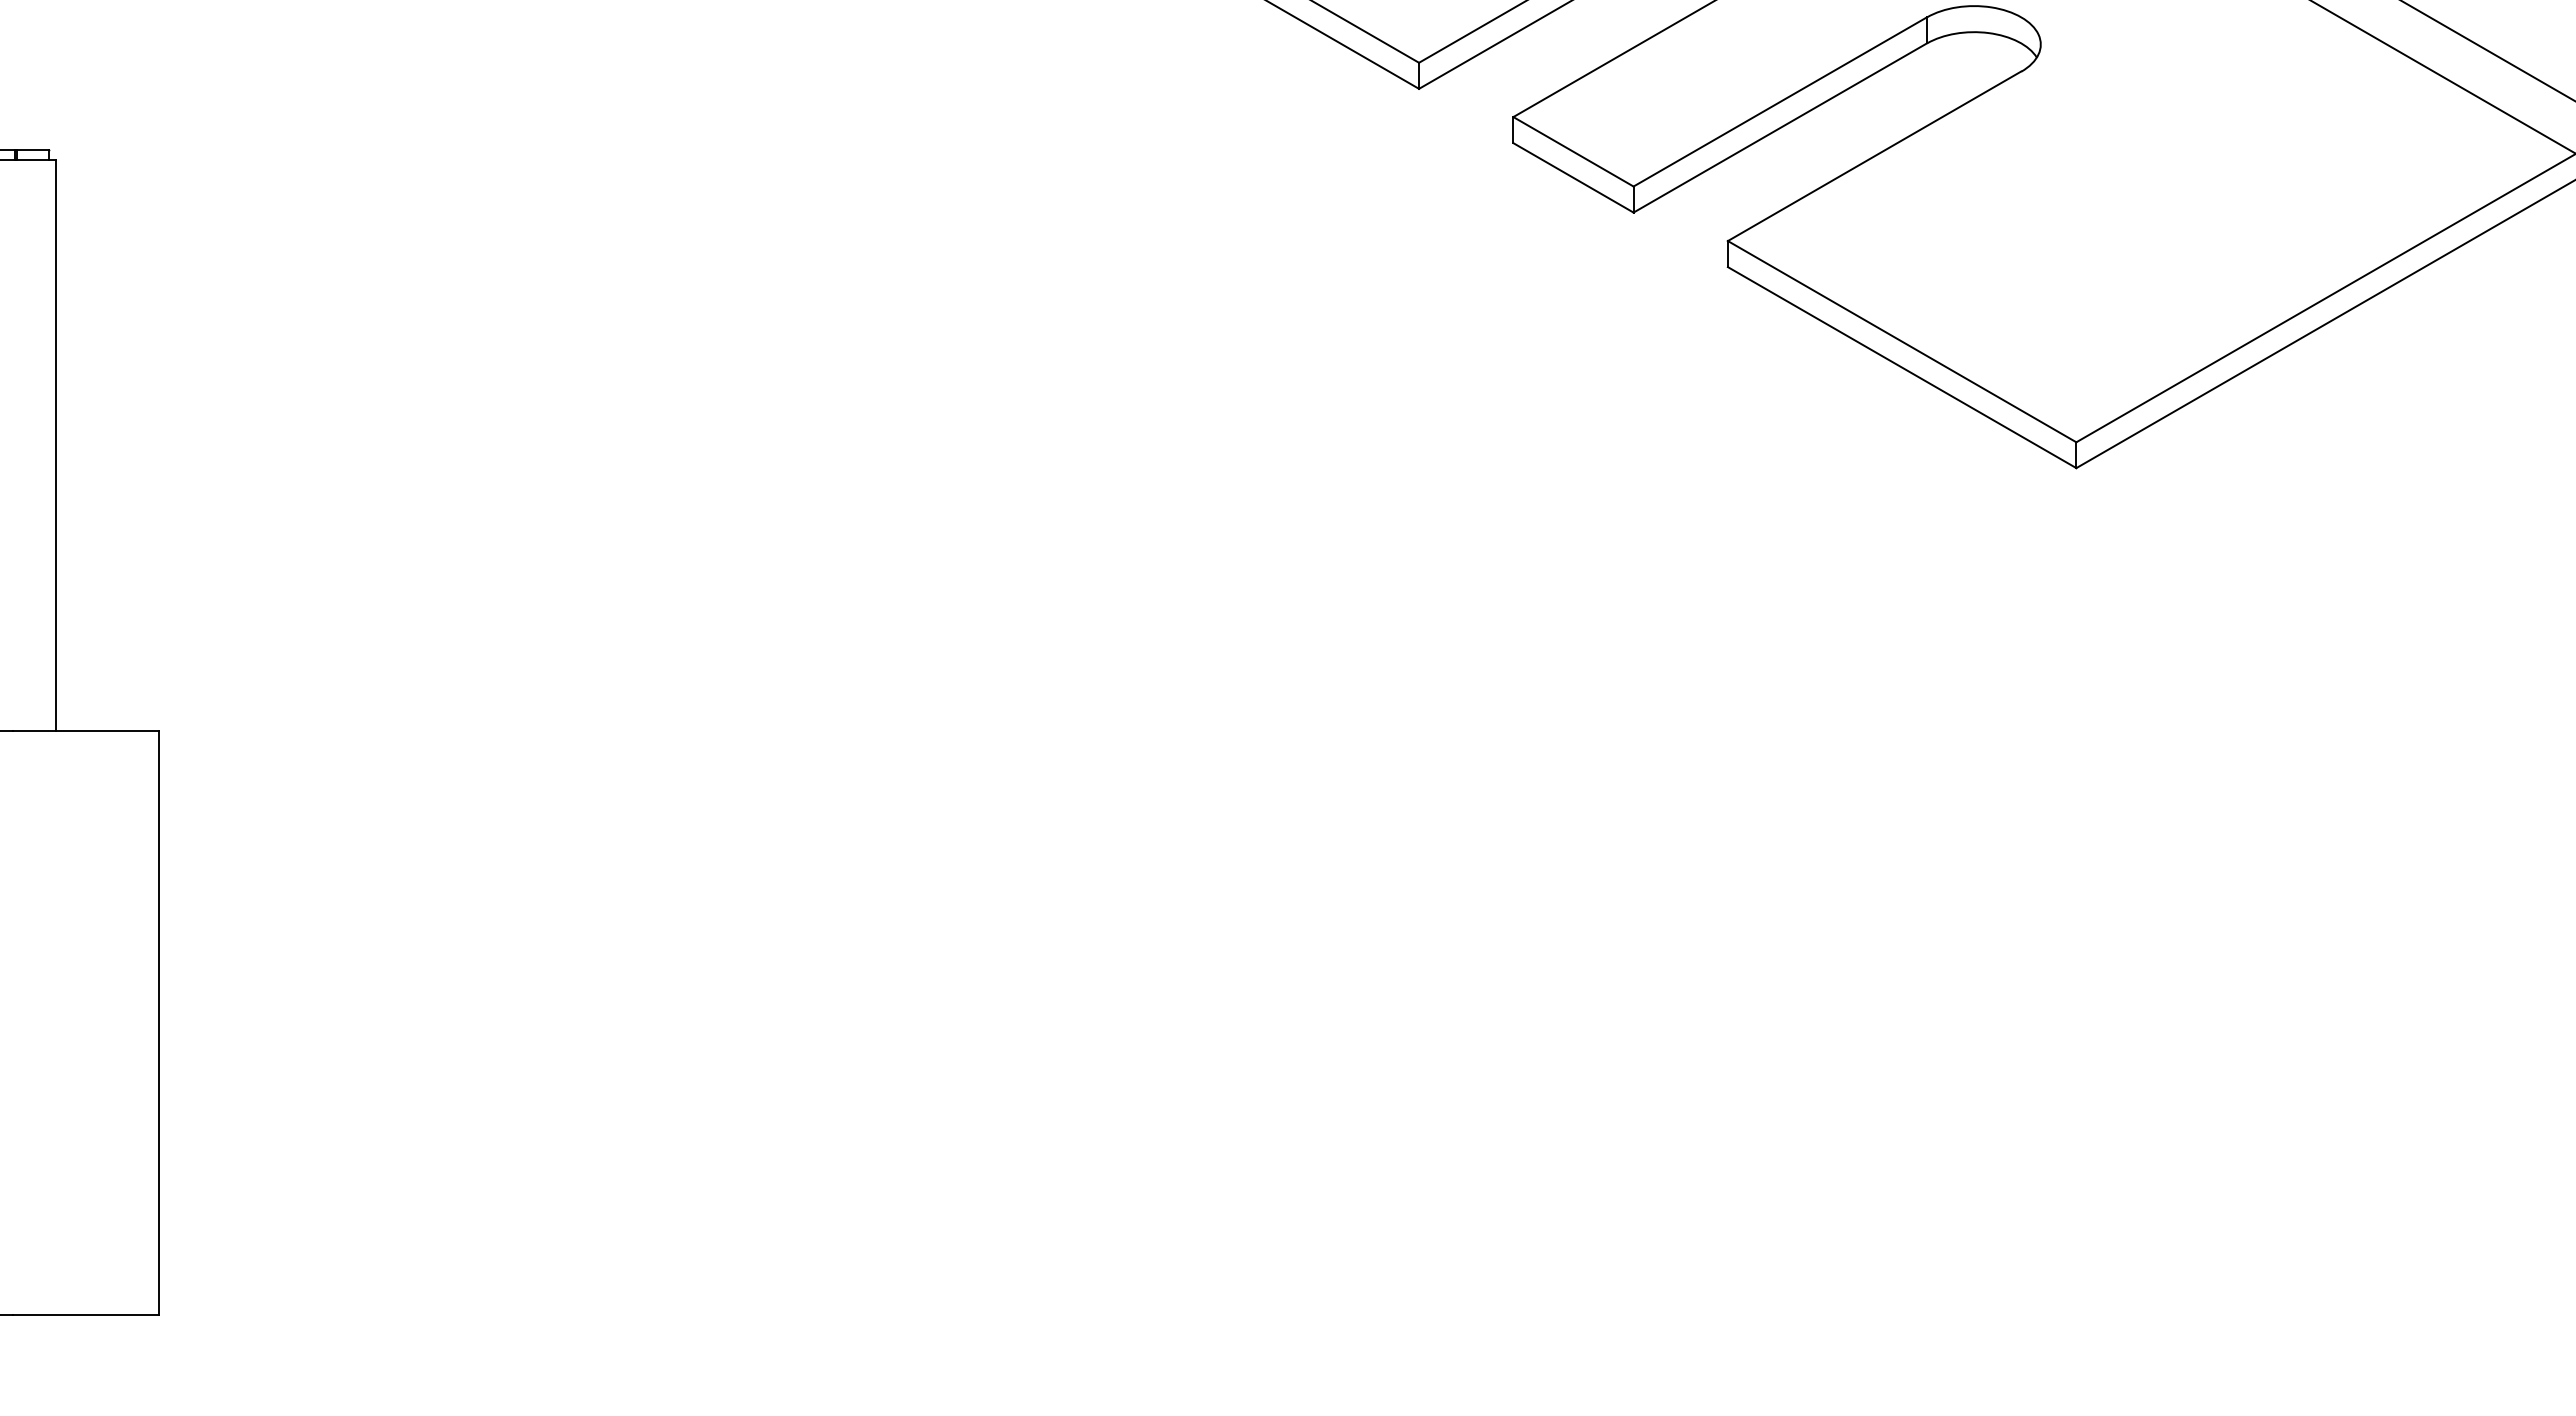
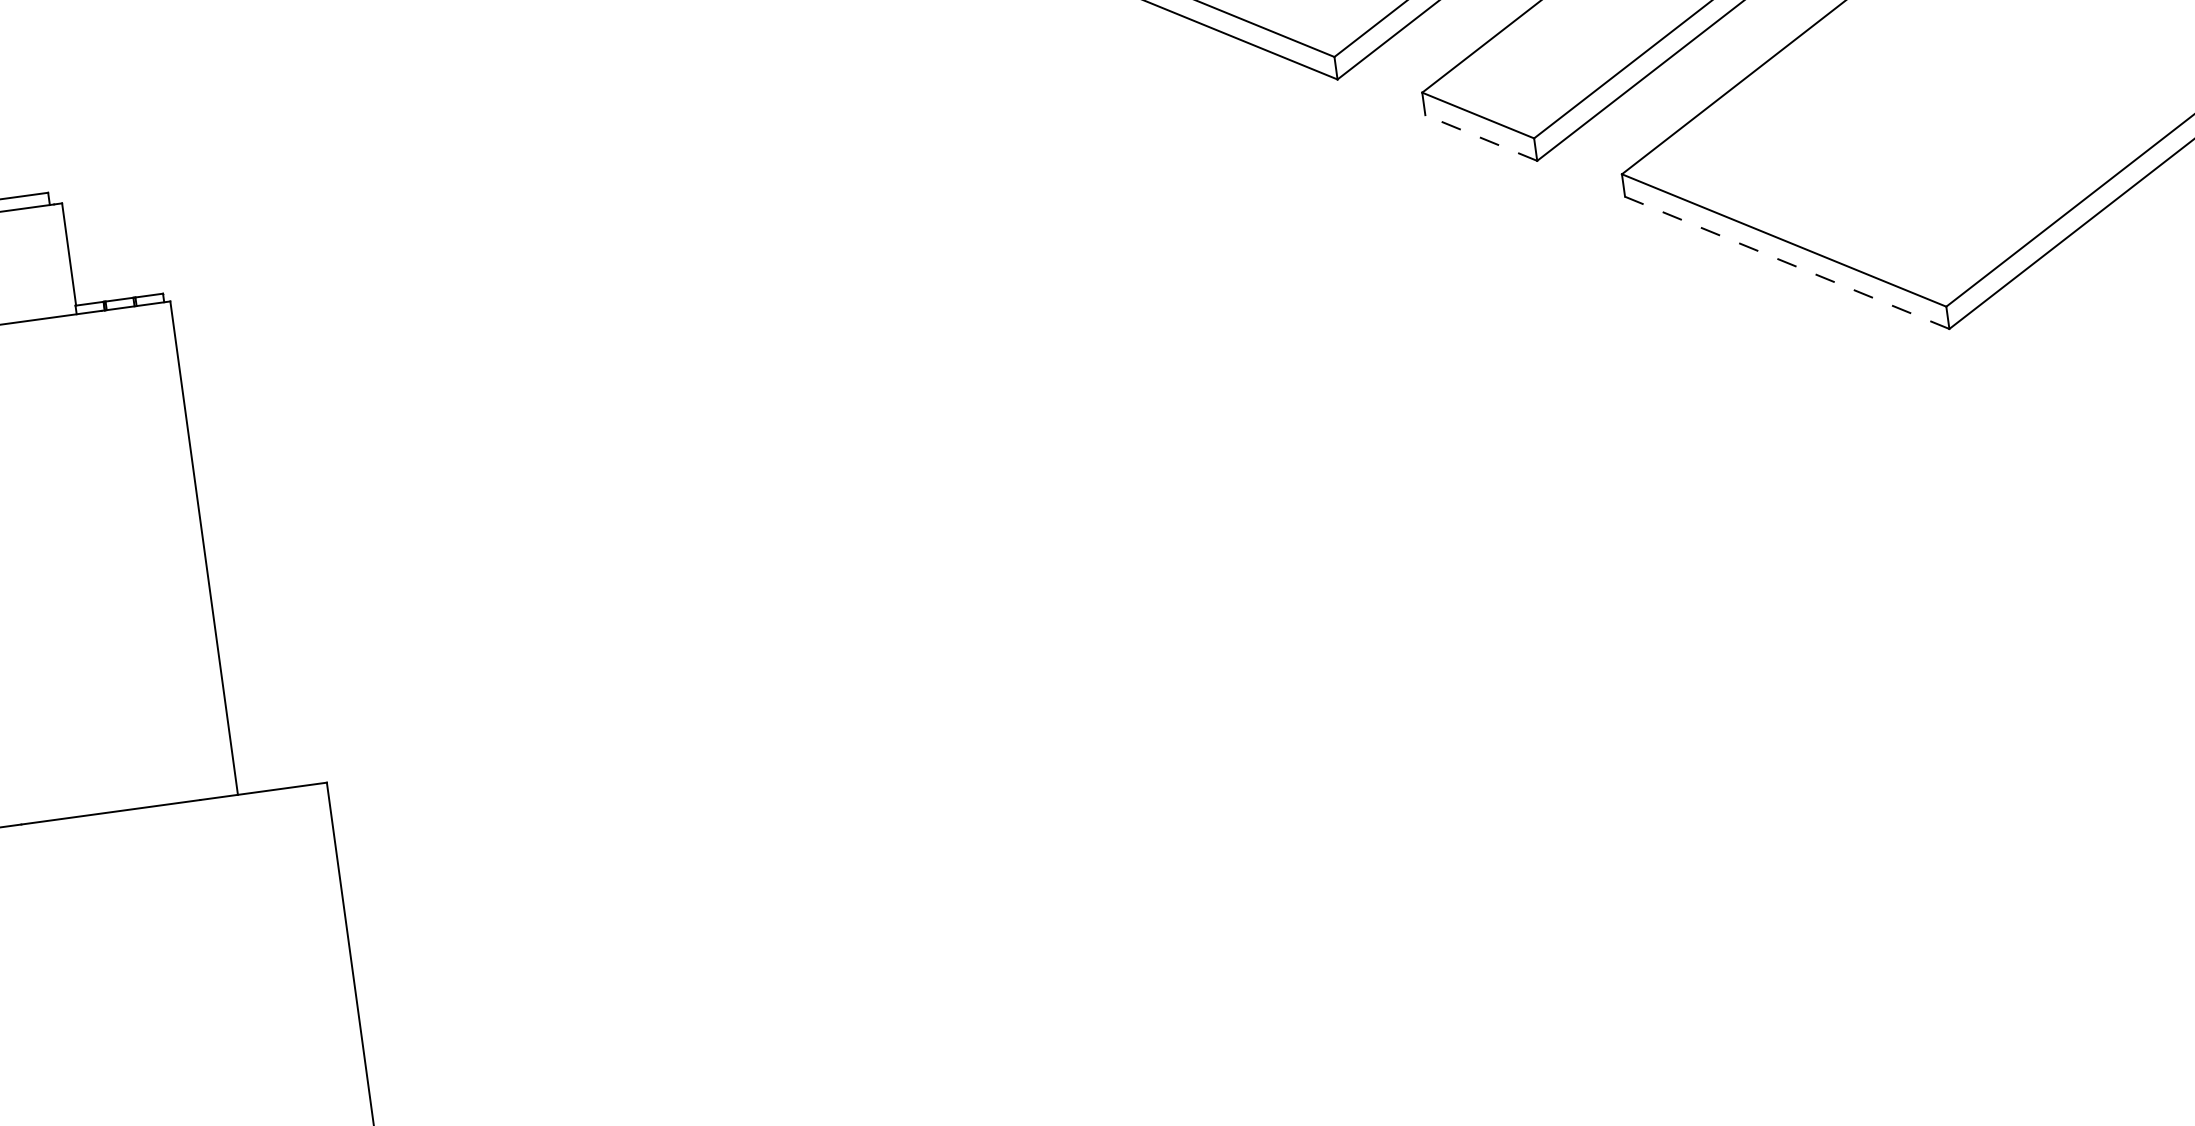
line: (1573, 177) -> (1481, 137), solid -> dashed
line: (1901, 367) -> (1786, 262), solid -> dashed

